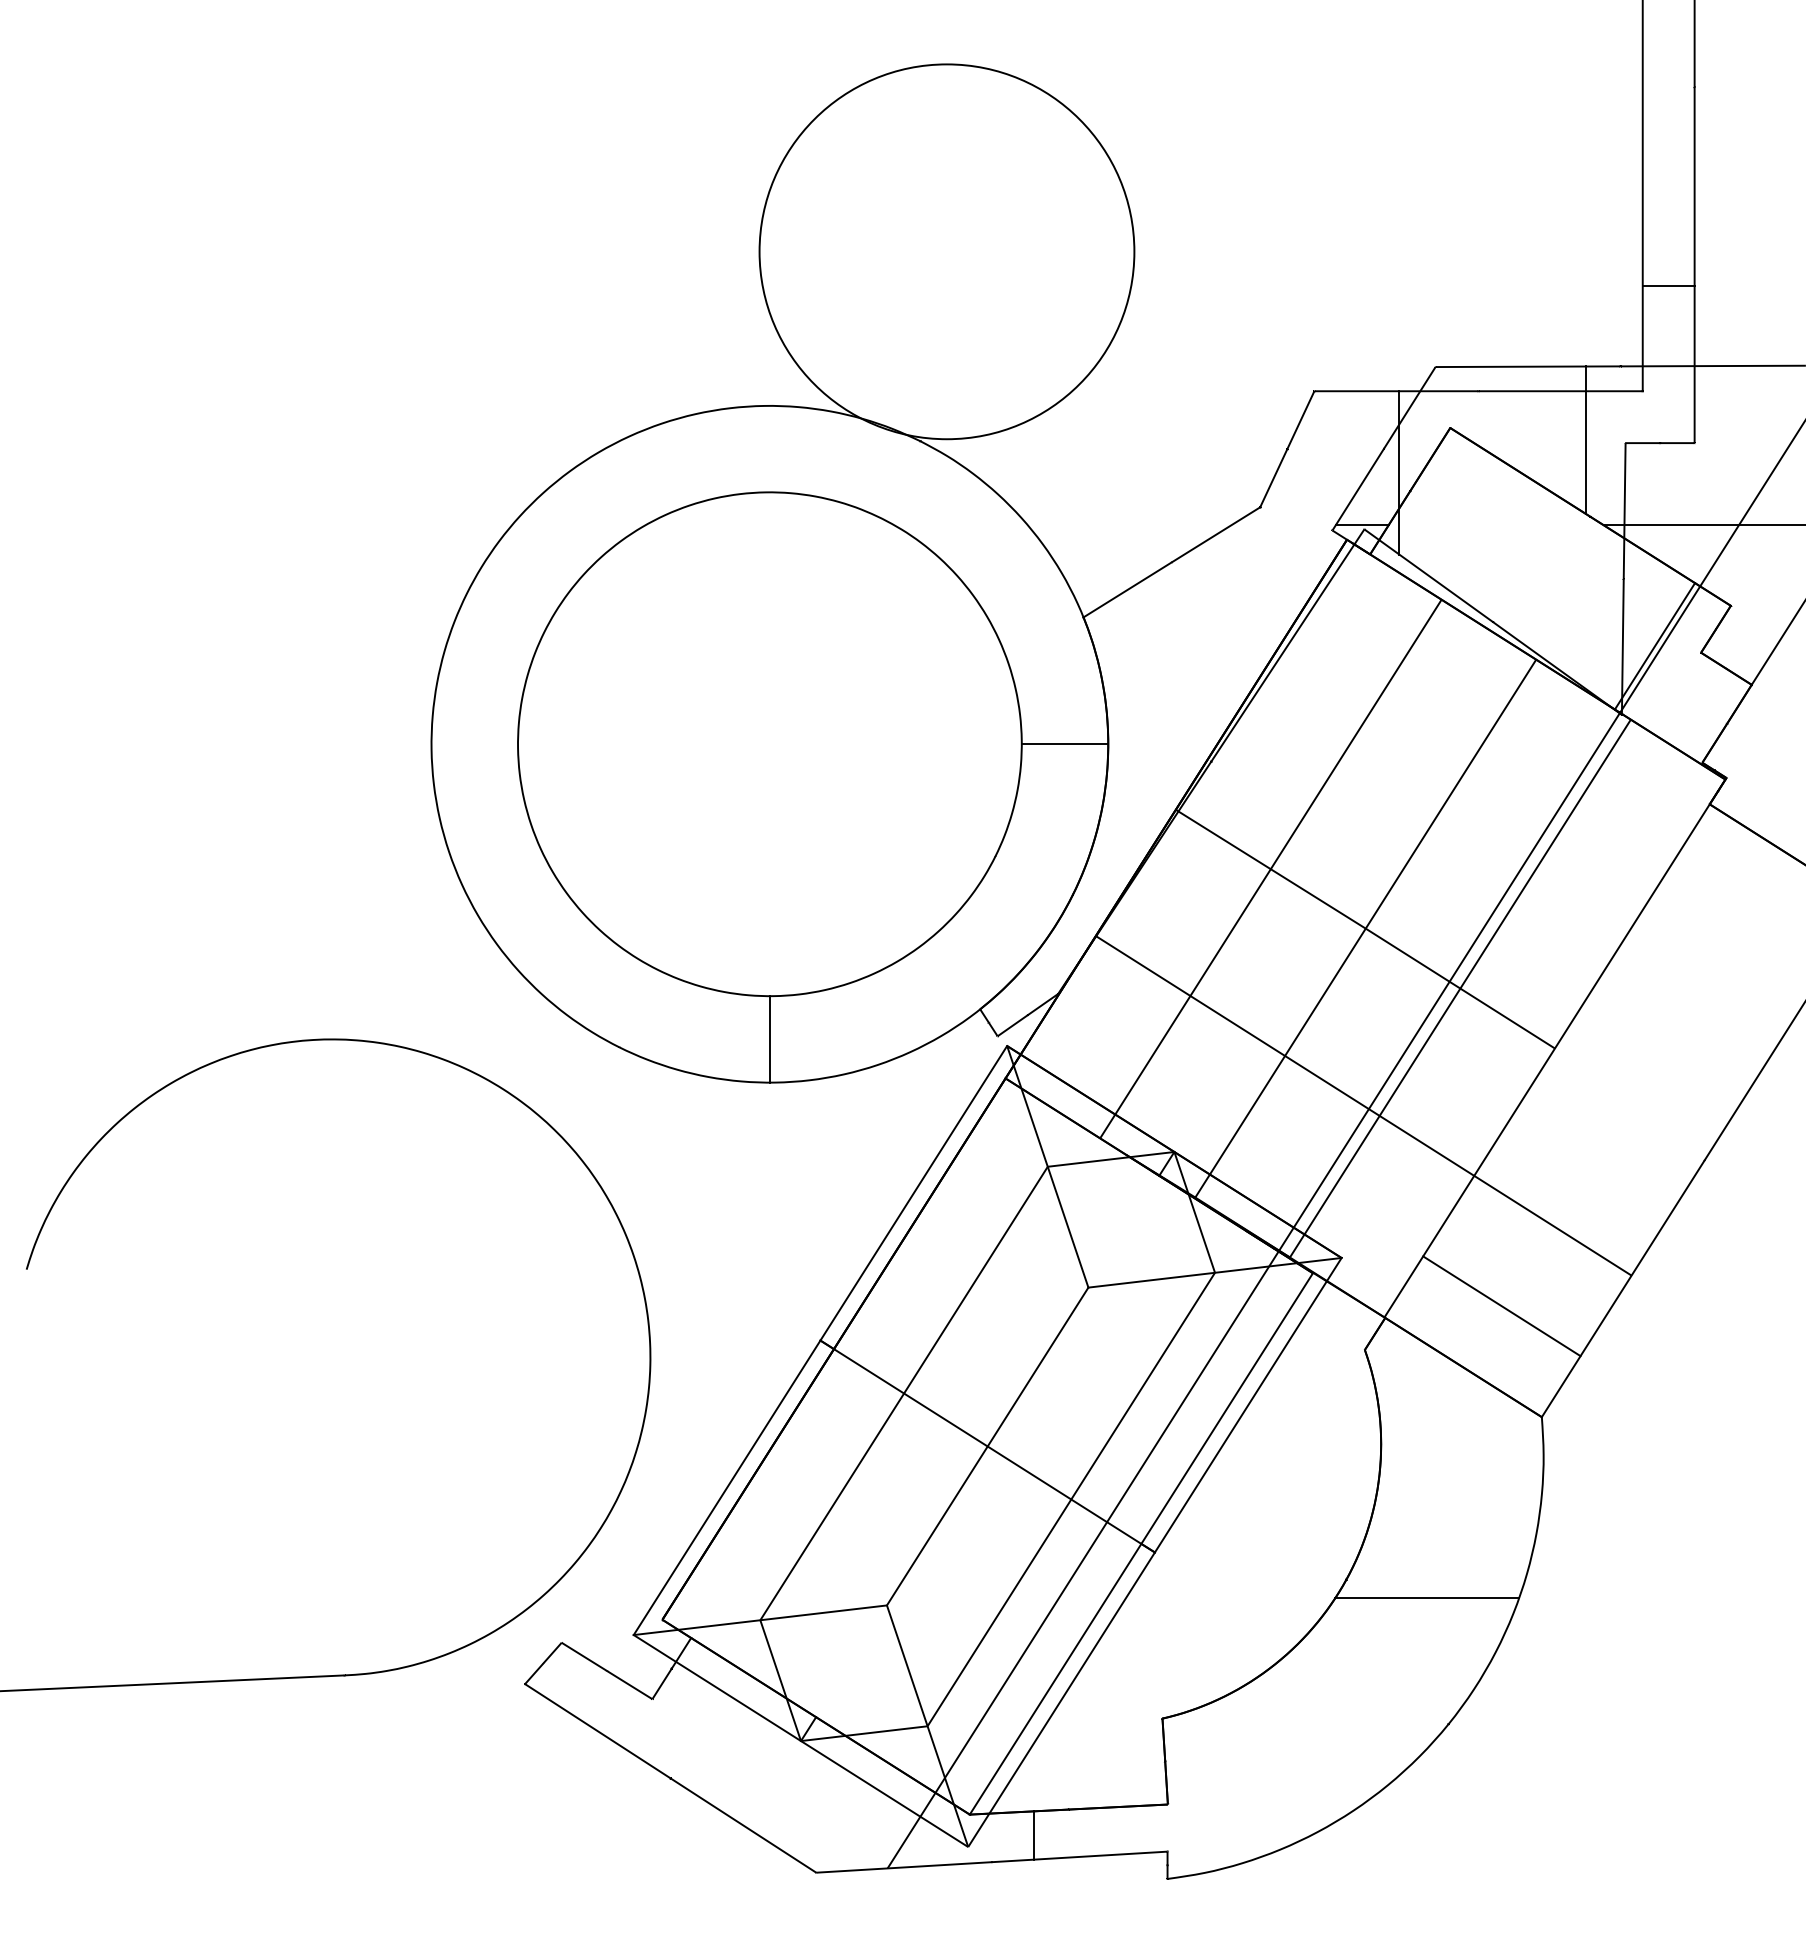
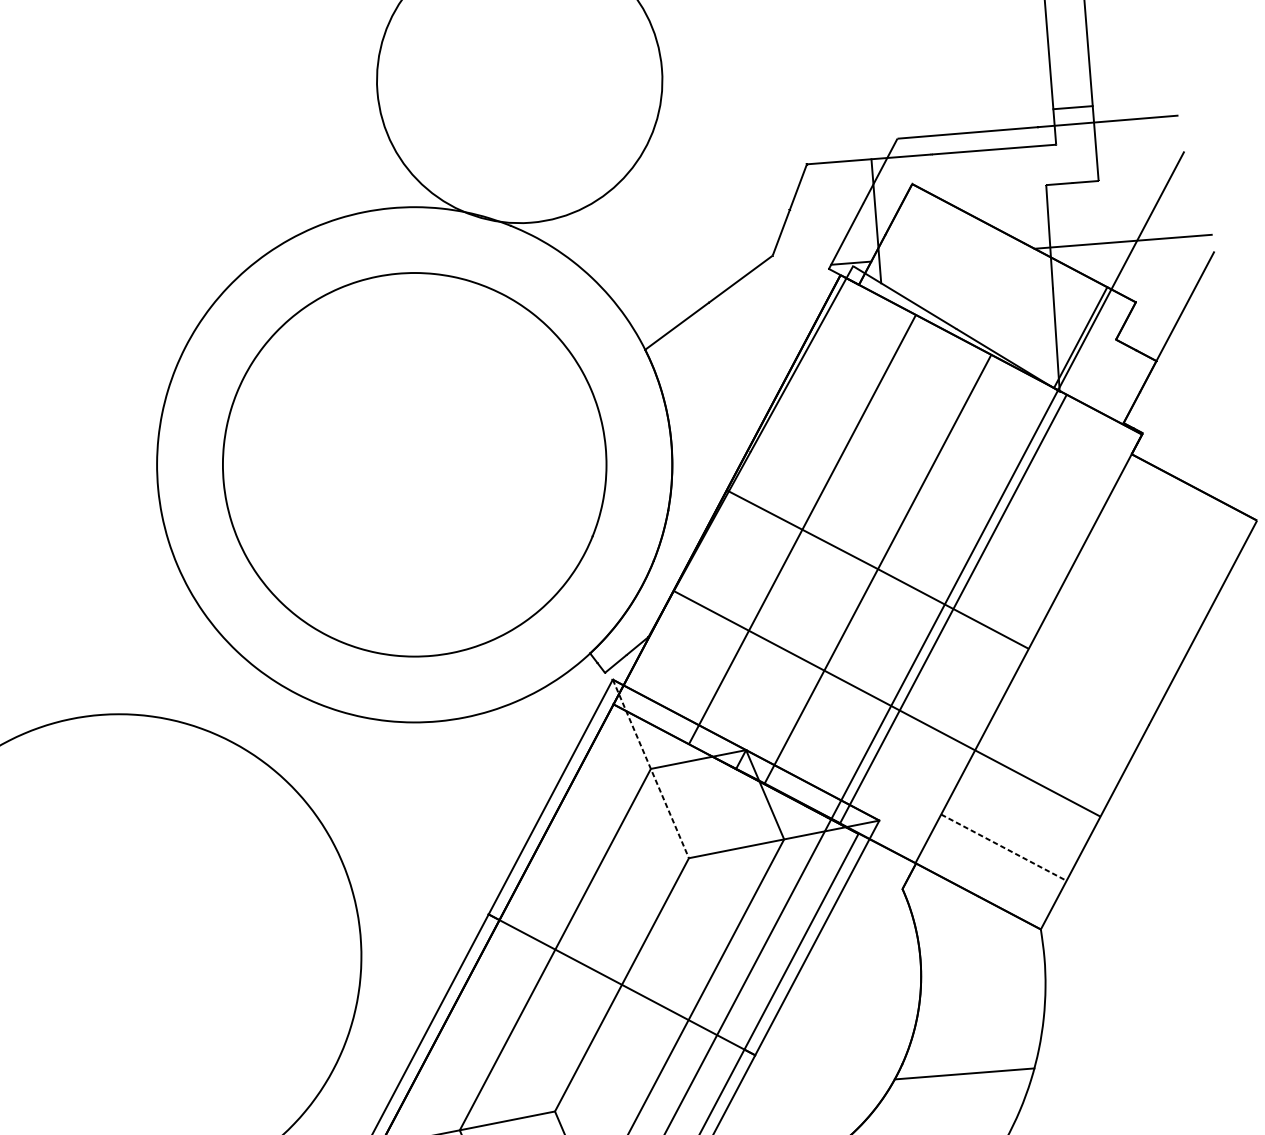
line: (1668, 286) -> (1072, 107), moved
line: (1585, 439) -> (1015, 184), removed
line: (1064, 744) -> (638, 447), removed
line: (769, 1039) -> (432, 688), removed
line: (1047, 1167) -> (650, 769), solid -> dashed
line: (1502, 1306) -> (1004, 847), solid -> dashed

